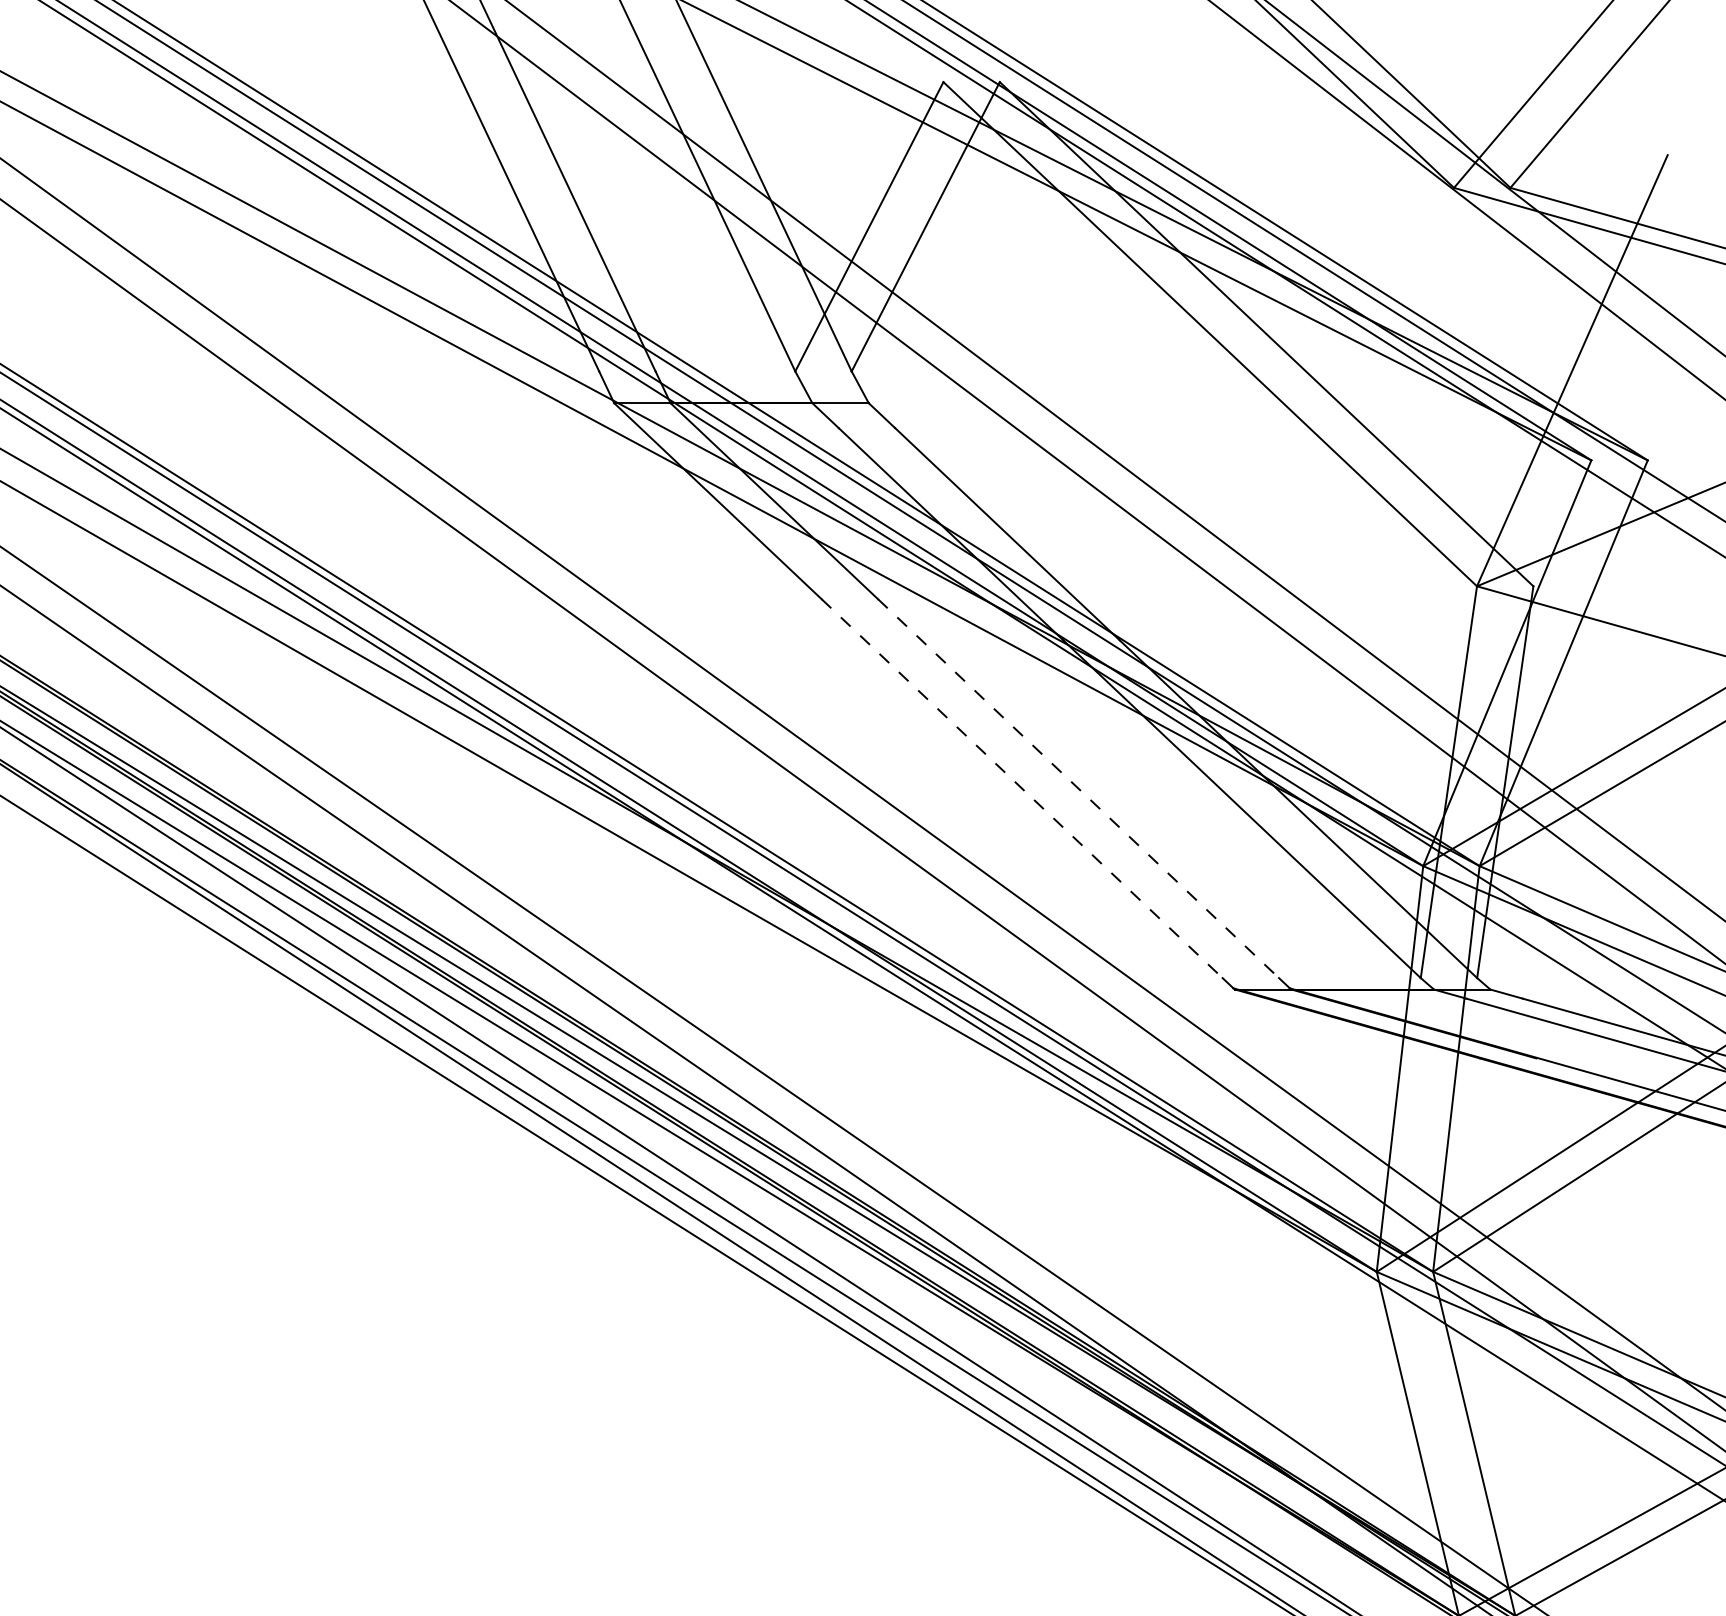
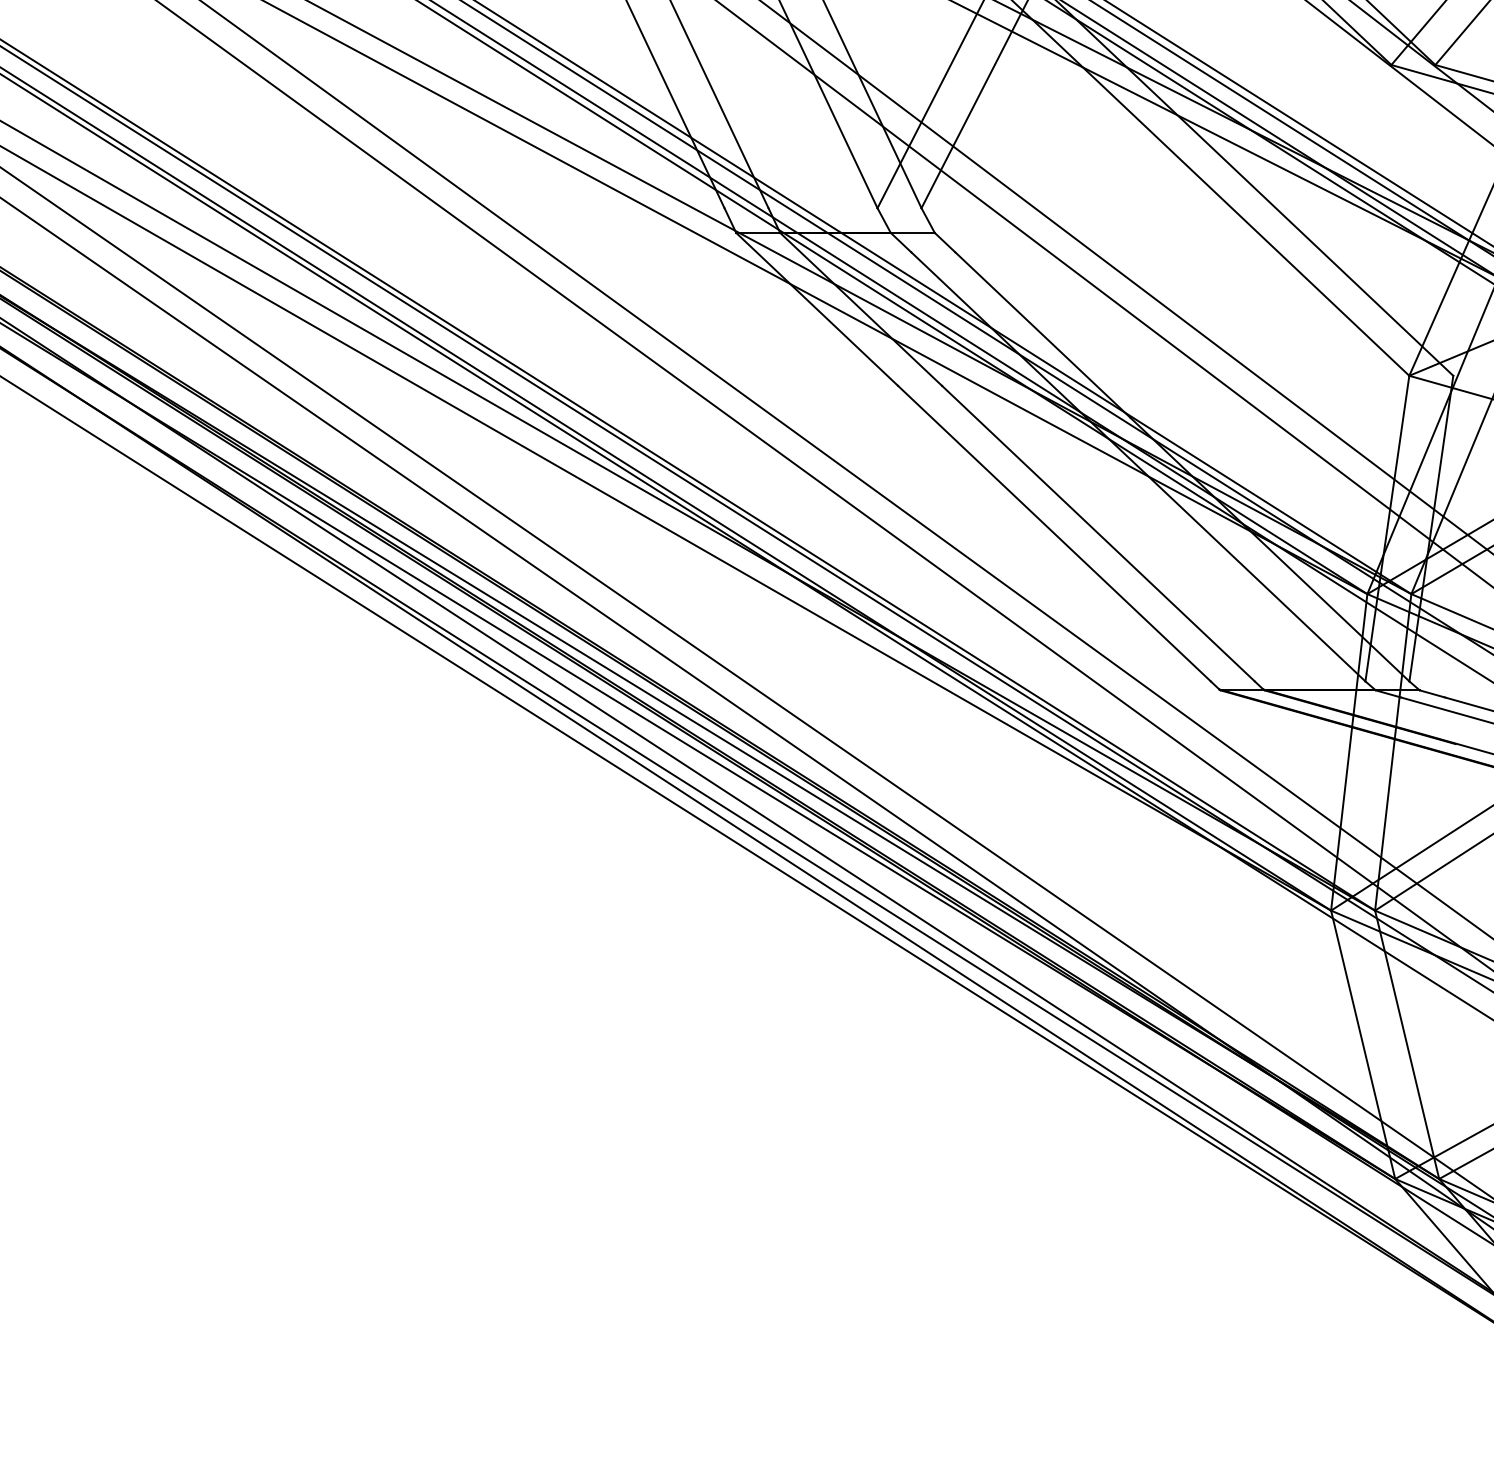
line: (1022, 788) -> (1054, 533), dashed -> solid
line: (1078, 788) -> (1098, 533), dashed -> solid

